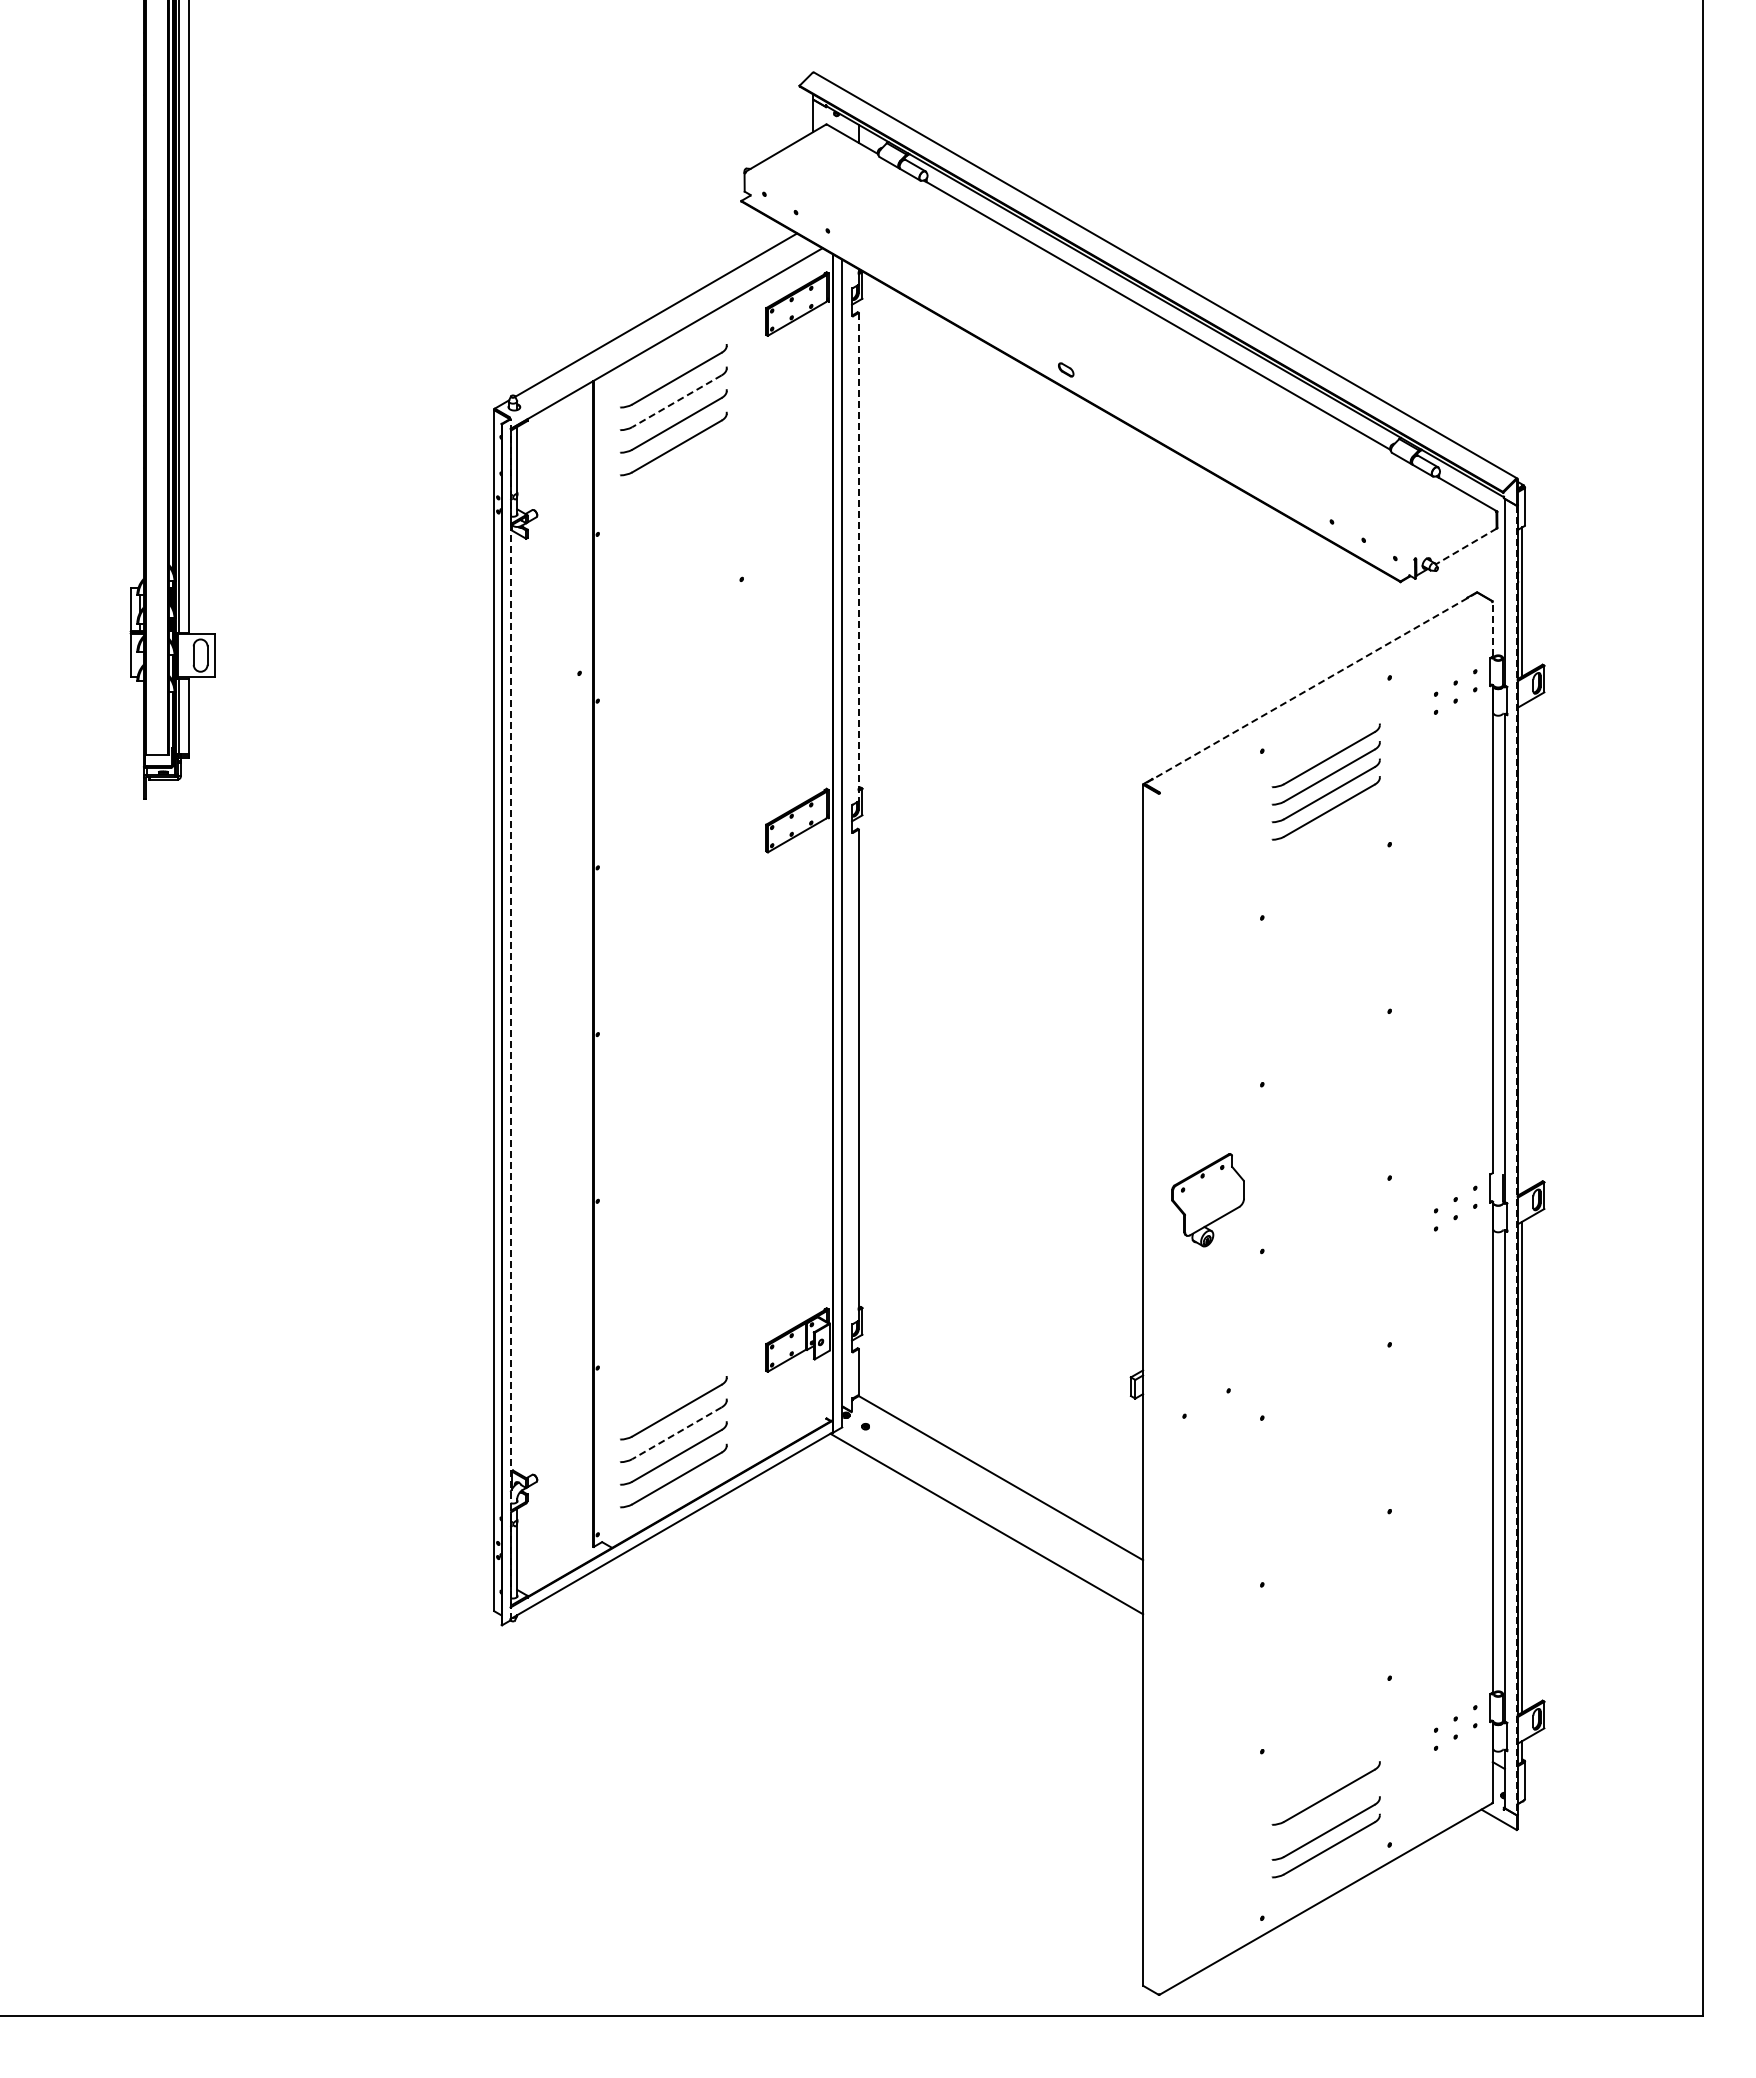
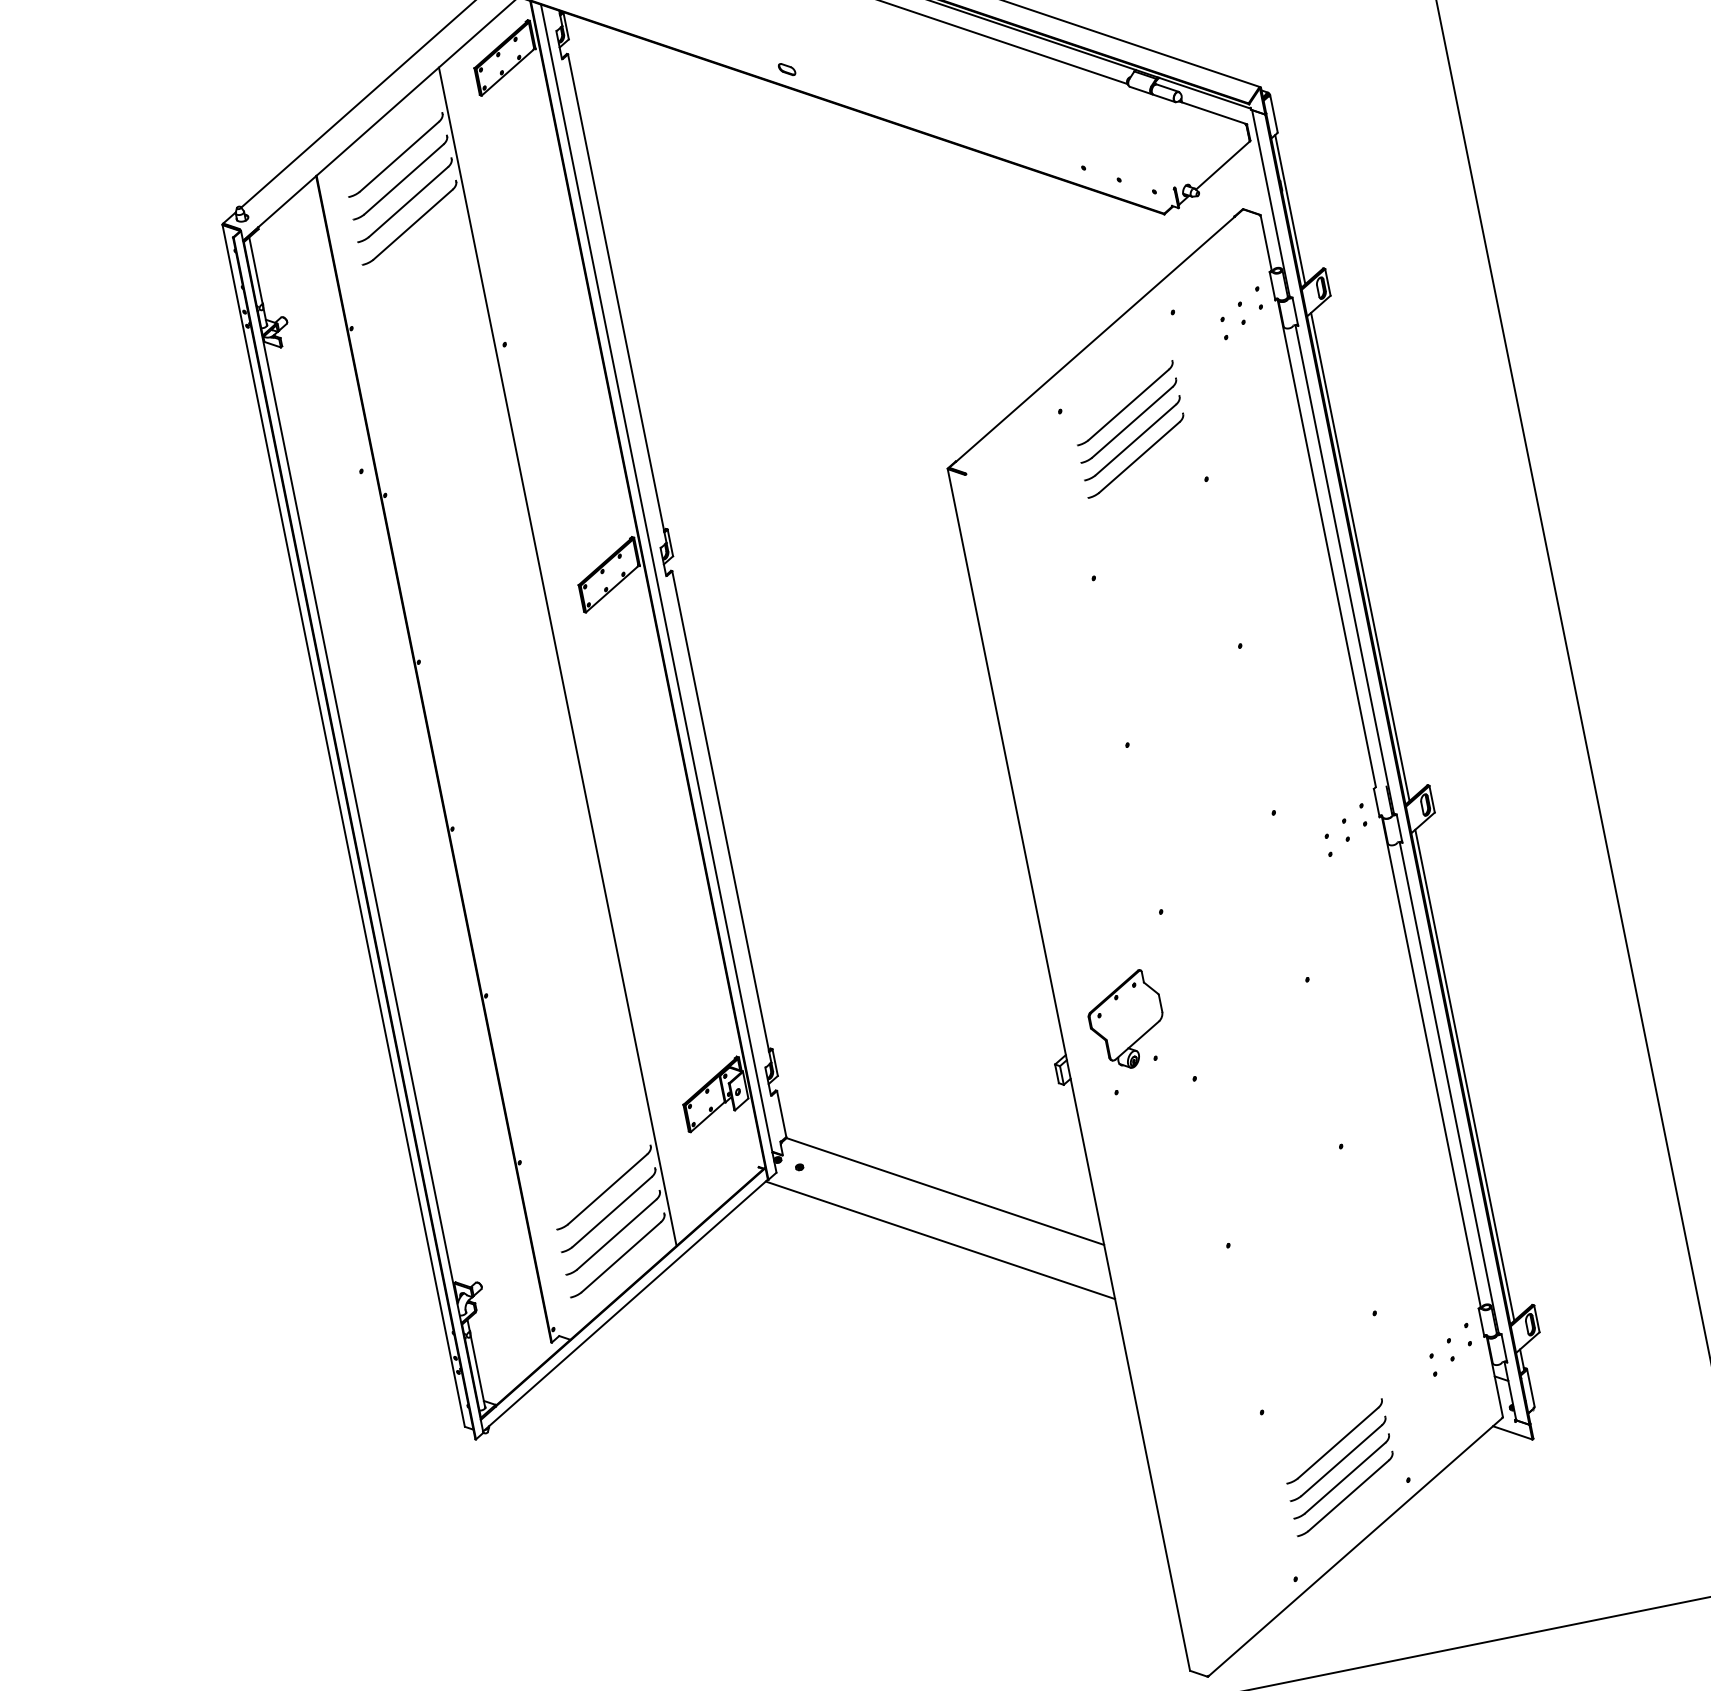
line: (677, 401) -> (404, 179), dashed -> solid
line: (1465, 546) -> (1222, 165), dashed -> solid
line: (858, 557) -> (617, 299), dashed -> solid
line: (1492, 628) -> (1265, 242), dashed -> solid
line: (1310, 688) -> (1095, 339), dashed -> solid
line: (732, 889) -> (558, 656), added
line: (1522, 949) -> (1360, 557), added
line: (510, 1019) -> (362, 831), dashed -> solid
line: (1516, 1160) -> (1397, 769), dashed -> solid
part: (1207, 1200) -> (1126, 1021), moved
line: (677, 1433) -> (612, 1212), dashed -> solid
part: (1325, 1810) -> (1337, 1458), added

